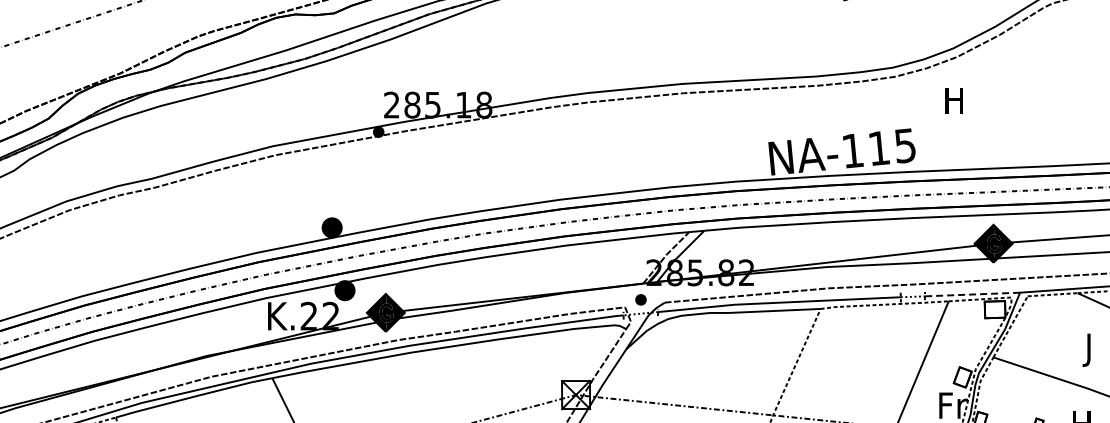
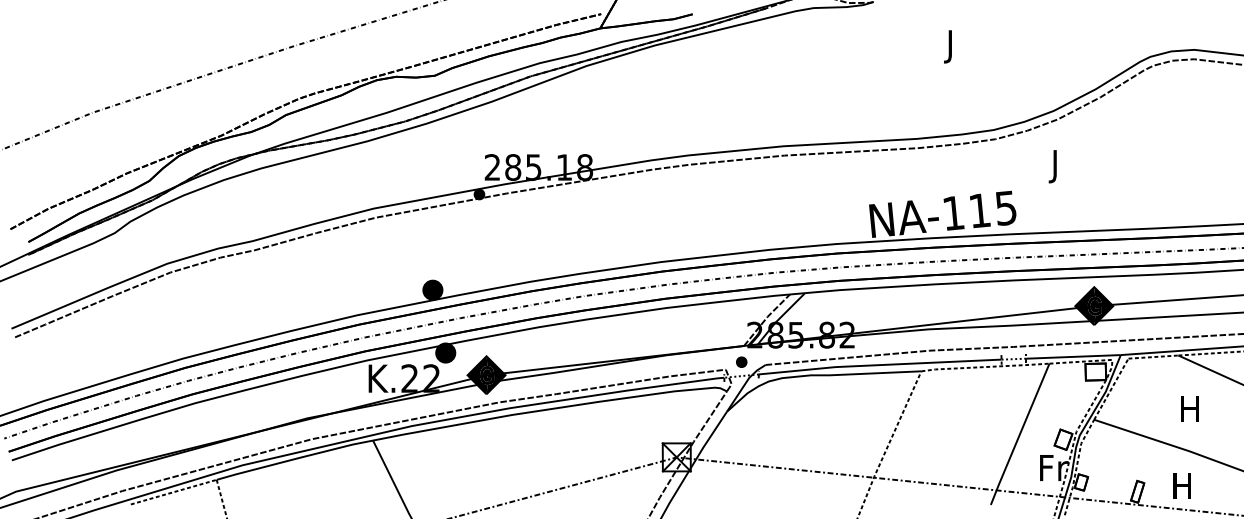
text: (953, 104) -> (1054, 166), H -> J
line: (971, 294) -> (1072, 356), dashed -> solid
text: (1088, 350) -> (1189, 412), J -> H

